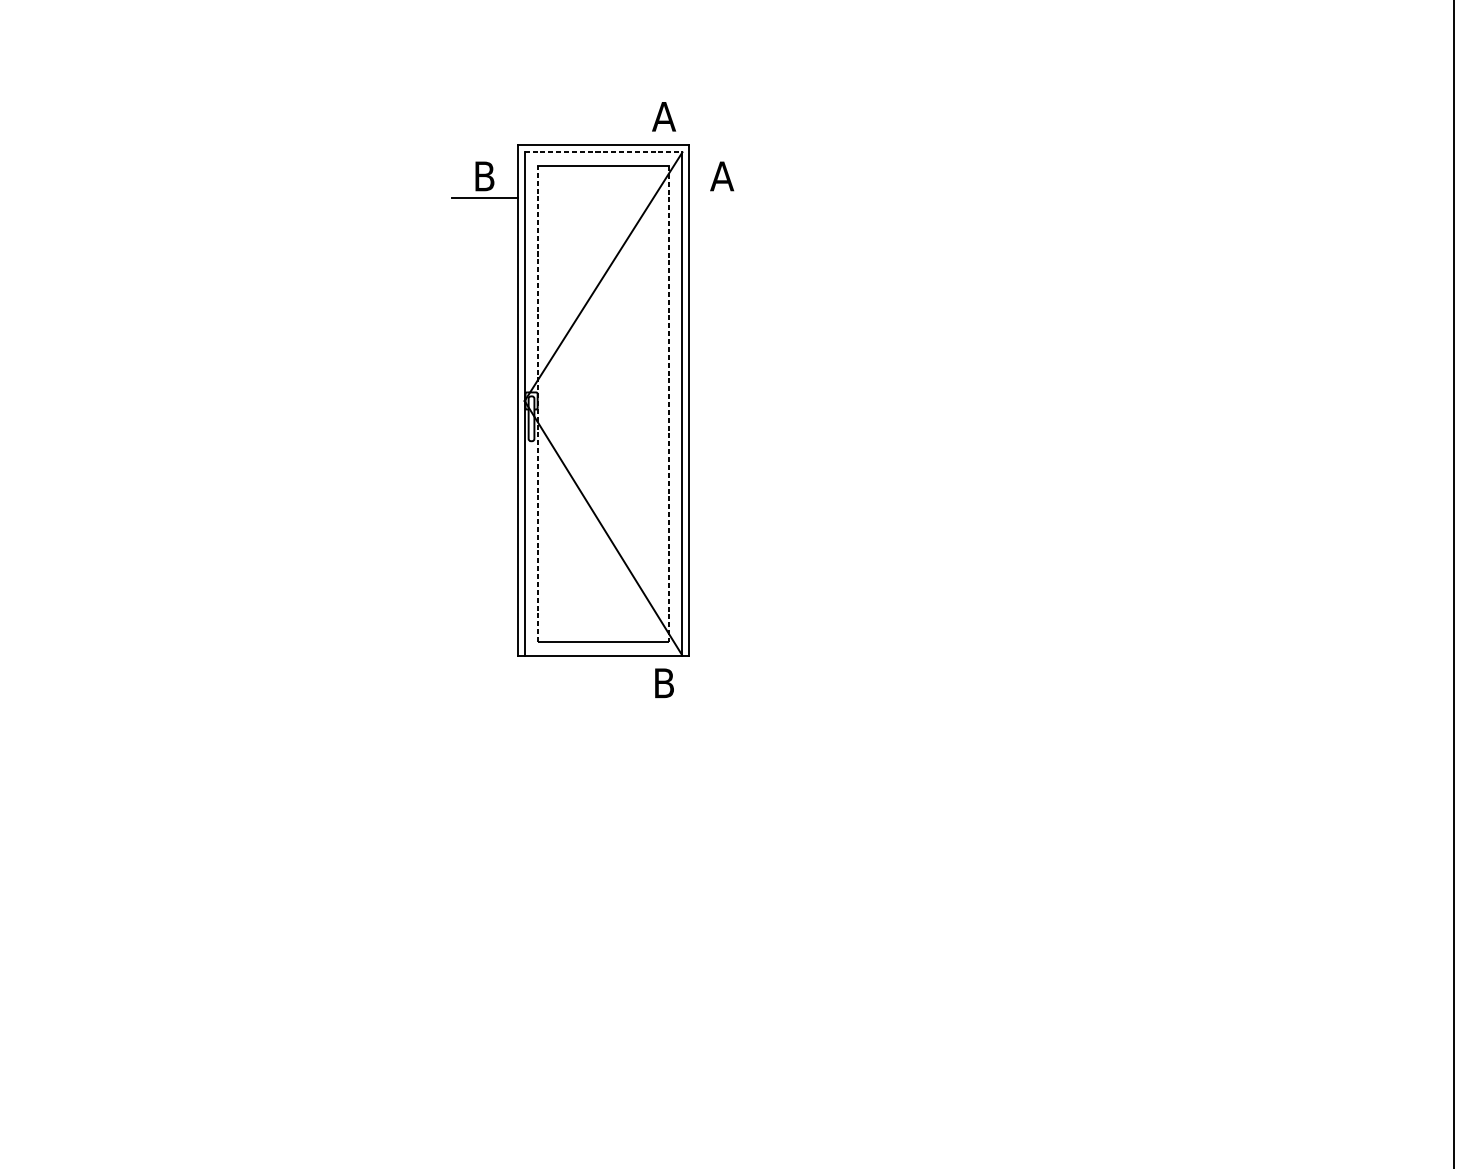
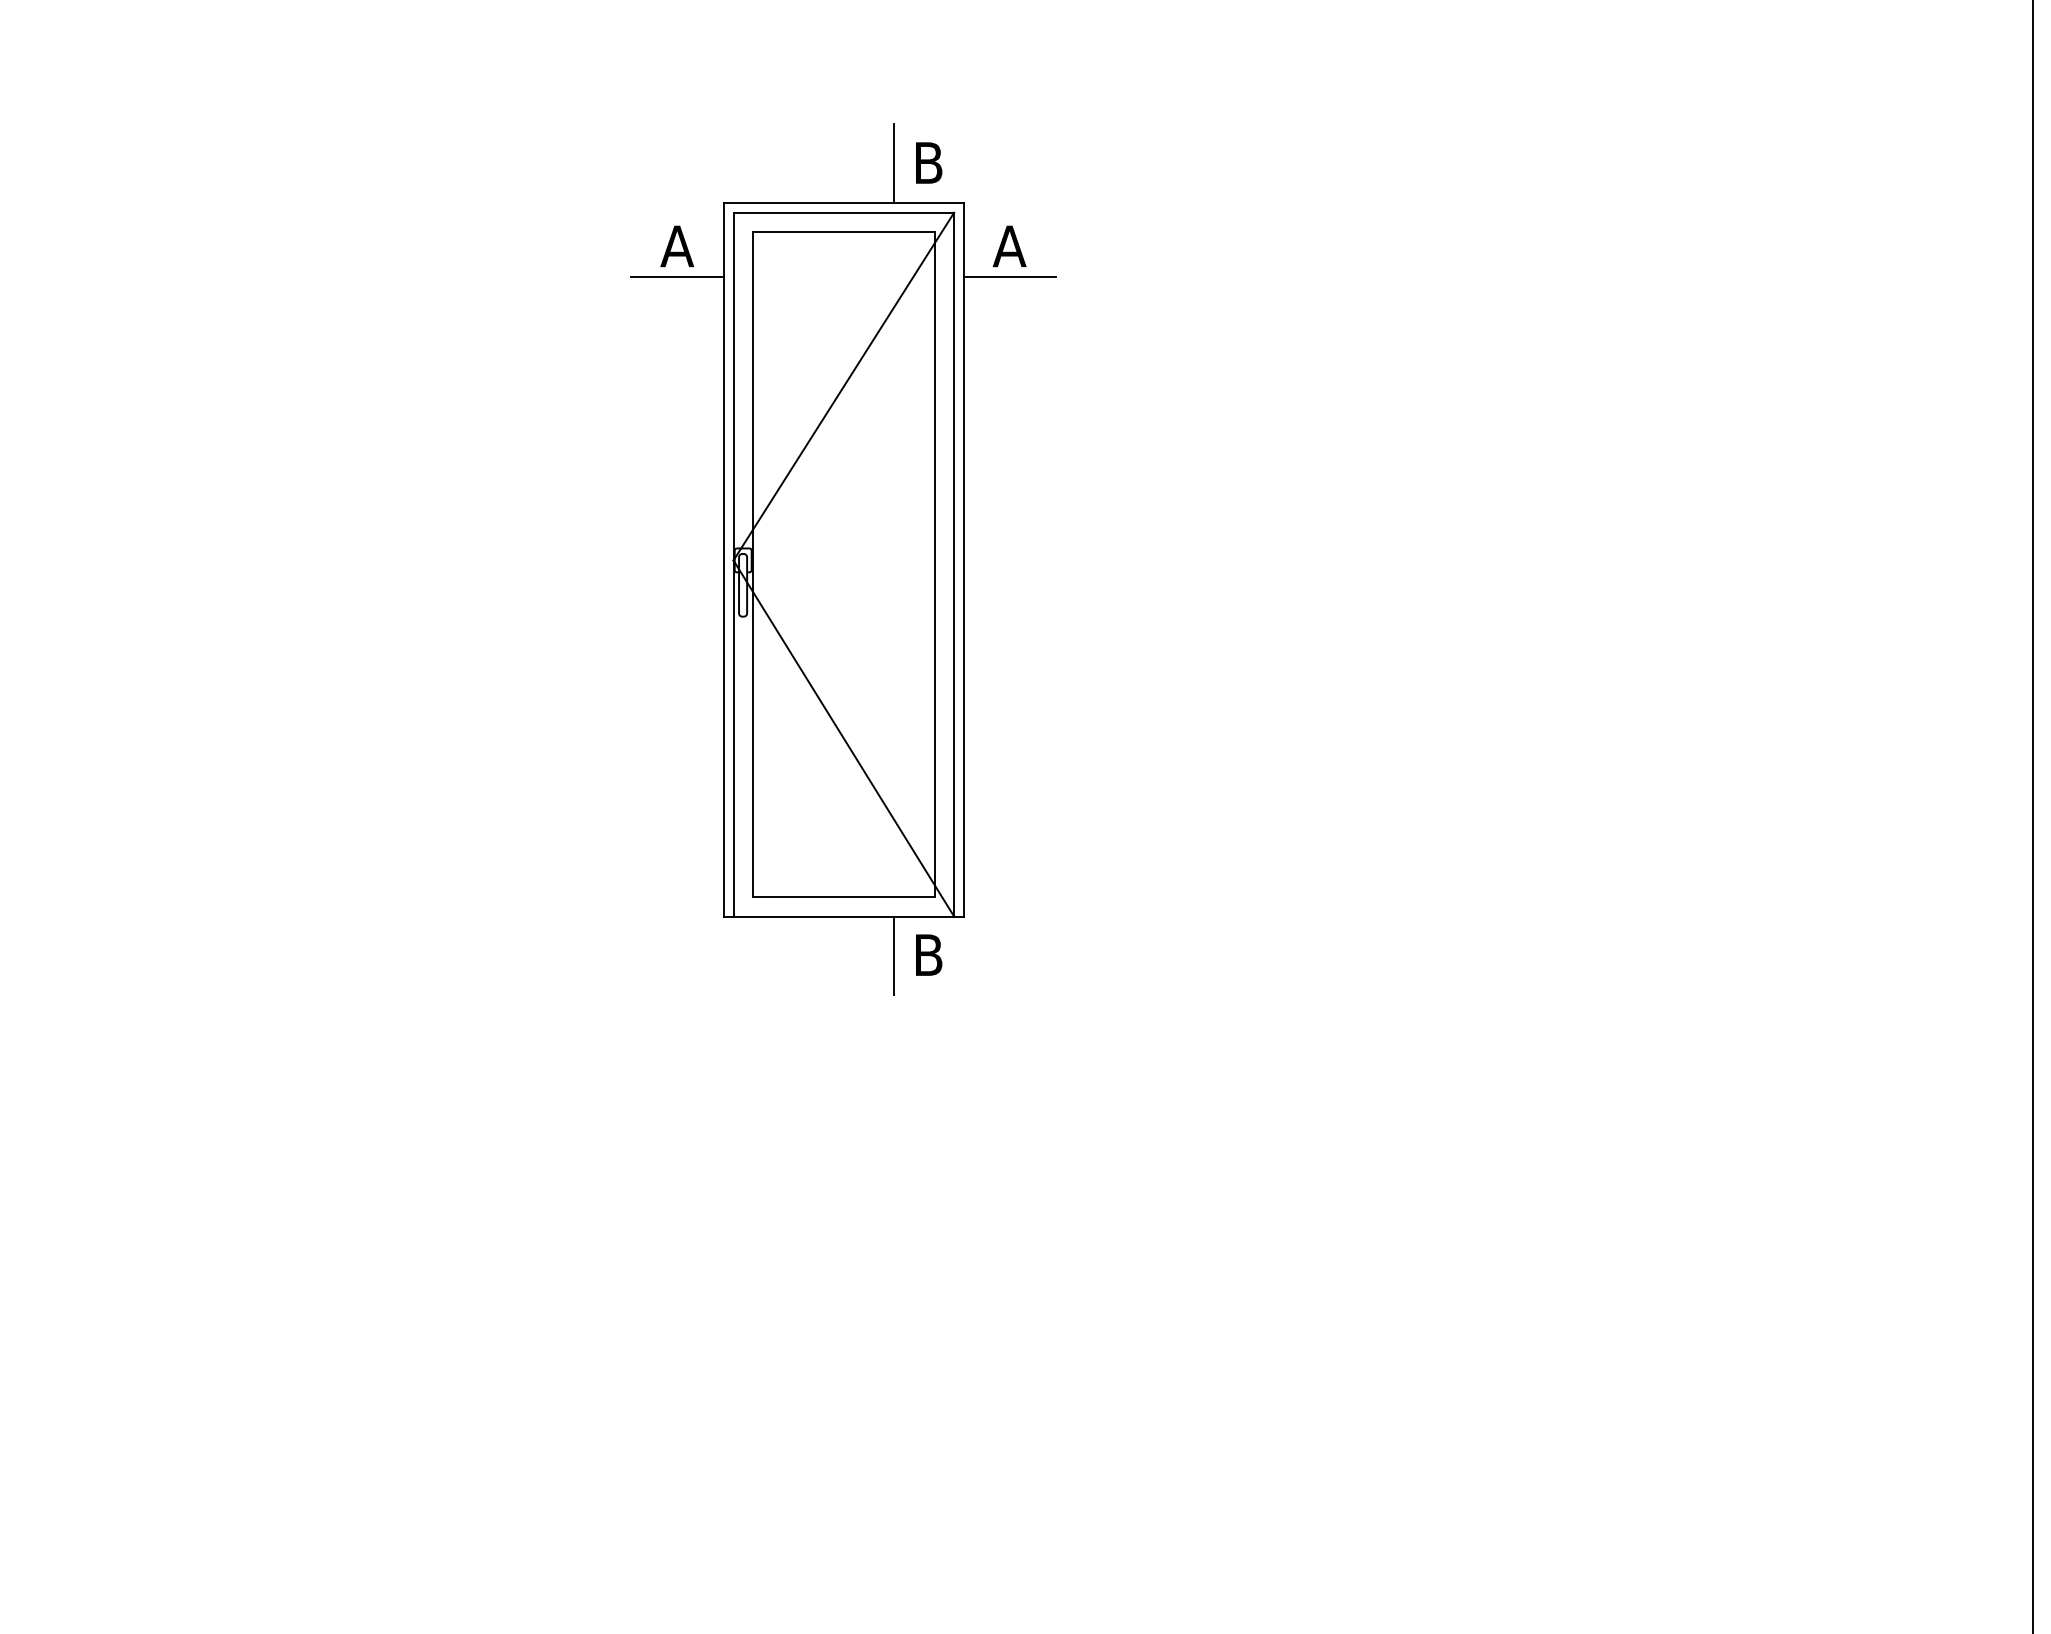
text: (664, 116) -> (928, 162), A -> B
line: (639, 117) -> (894, 163), added
line: (604, 152) -> (844, 212), dashed -> solid
text: (484, 176) -> (677, 246), B -> A
line: (722, 198) -> (1009, 277), added
line: (538, 403) -> (752, 564), dashed -> solid
line: (668, 403) -> (934, 564), dashed -> solid
line: (639, 683) -> (894, 955), added

